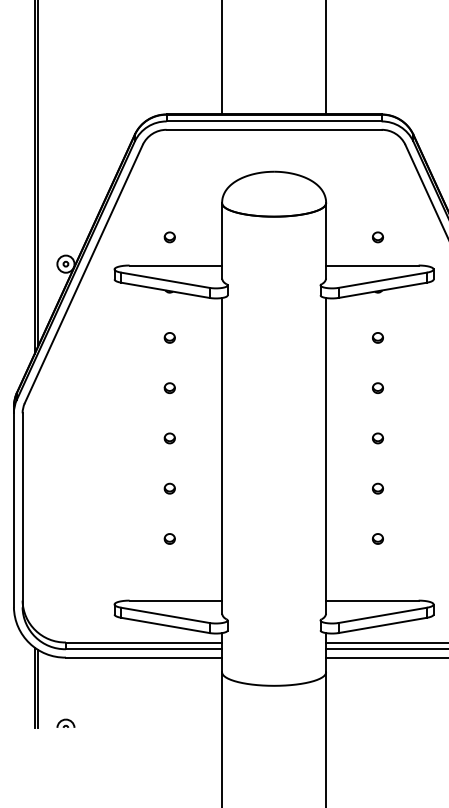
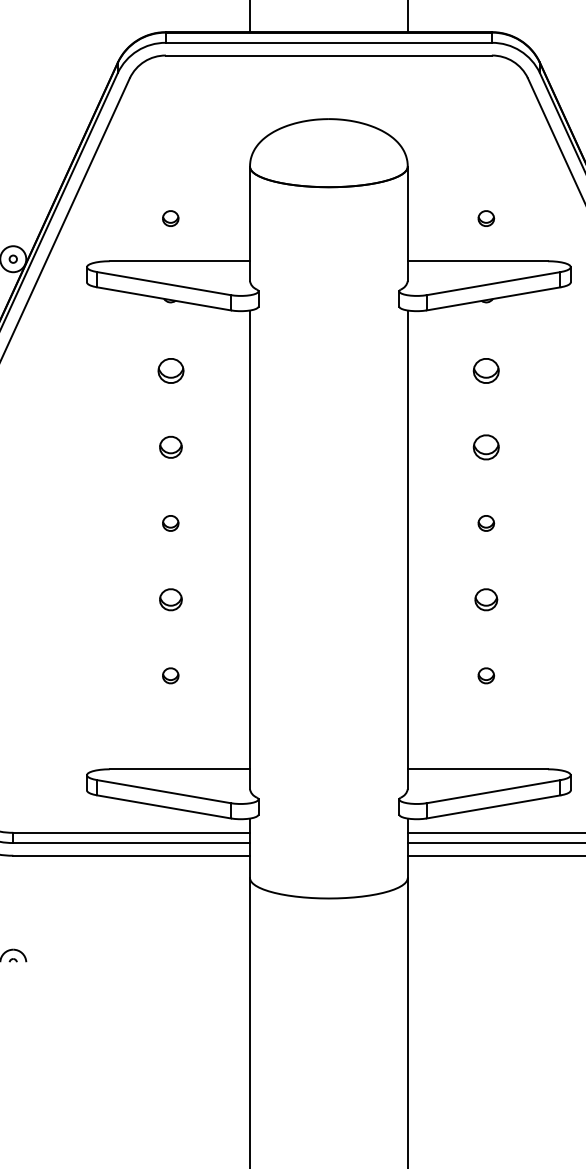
part: (169, 337) -> (170, 370), size x1.6
part: (377, 337) -> (485, 370), size x1.6
part: (169, 387) -> (170, 446), size x1.4
part: (377, 387) -> (485, 446), size x1.6
part: (169, 488) -> (170, 599), size x1.4
part: (377, 488) -> (485, 599), size x1.4

